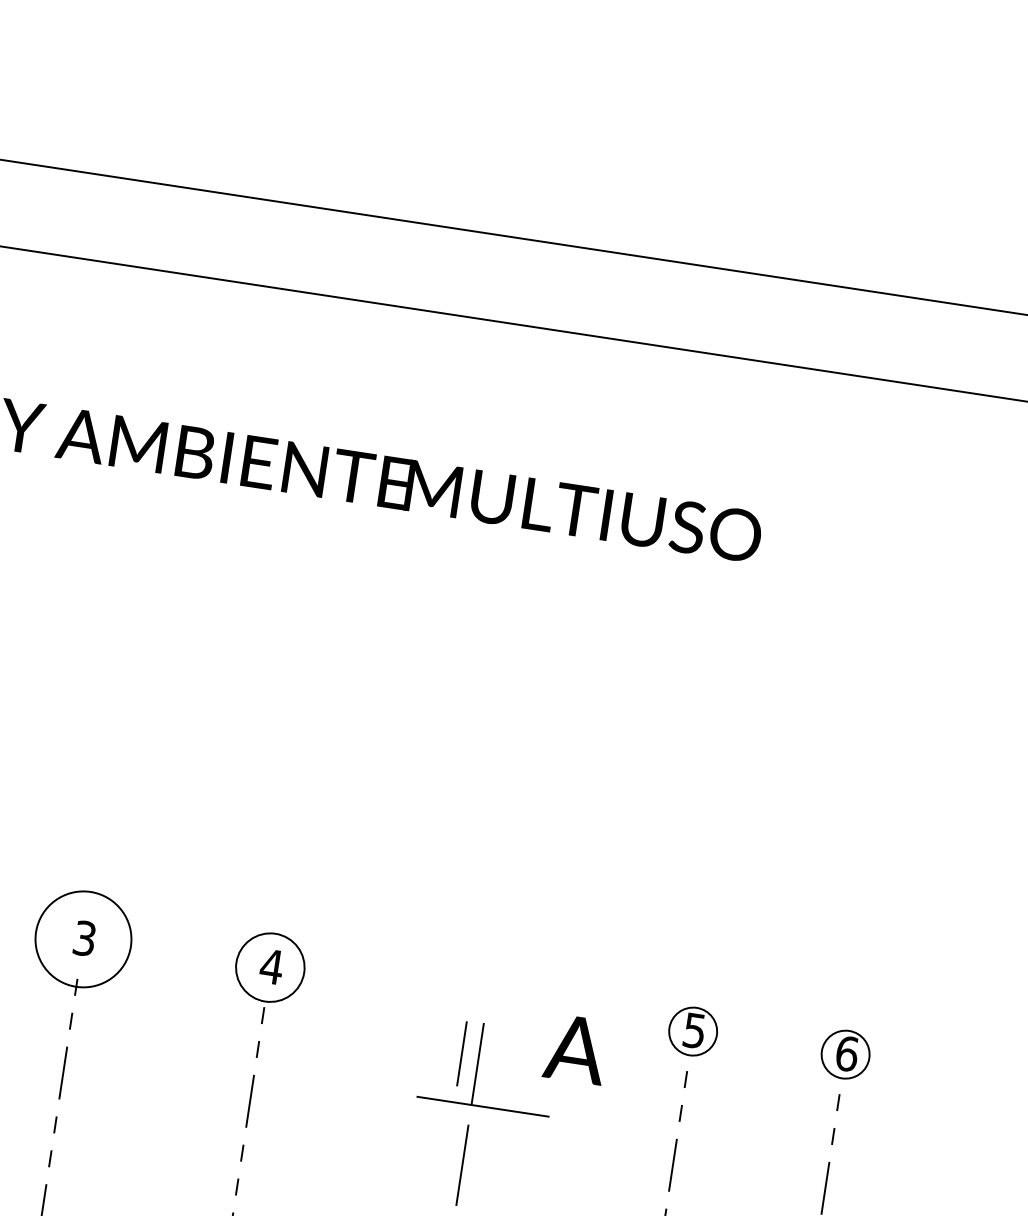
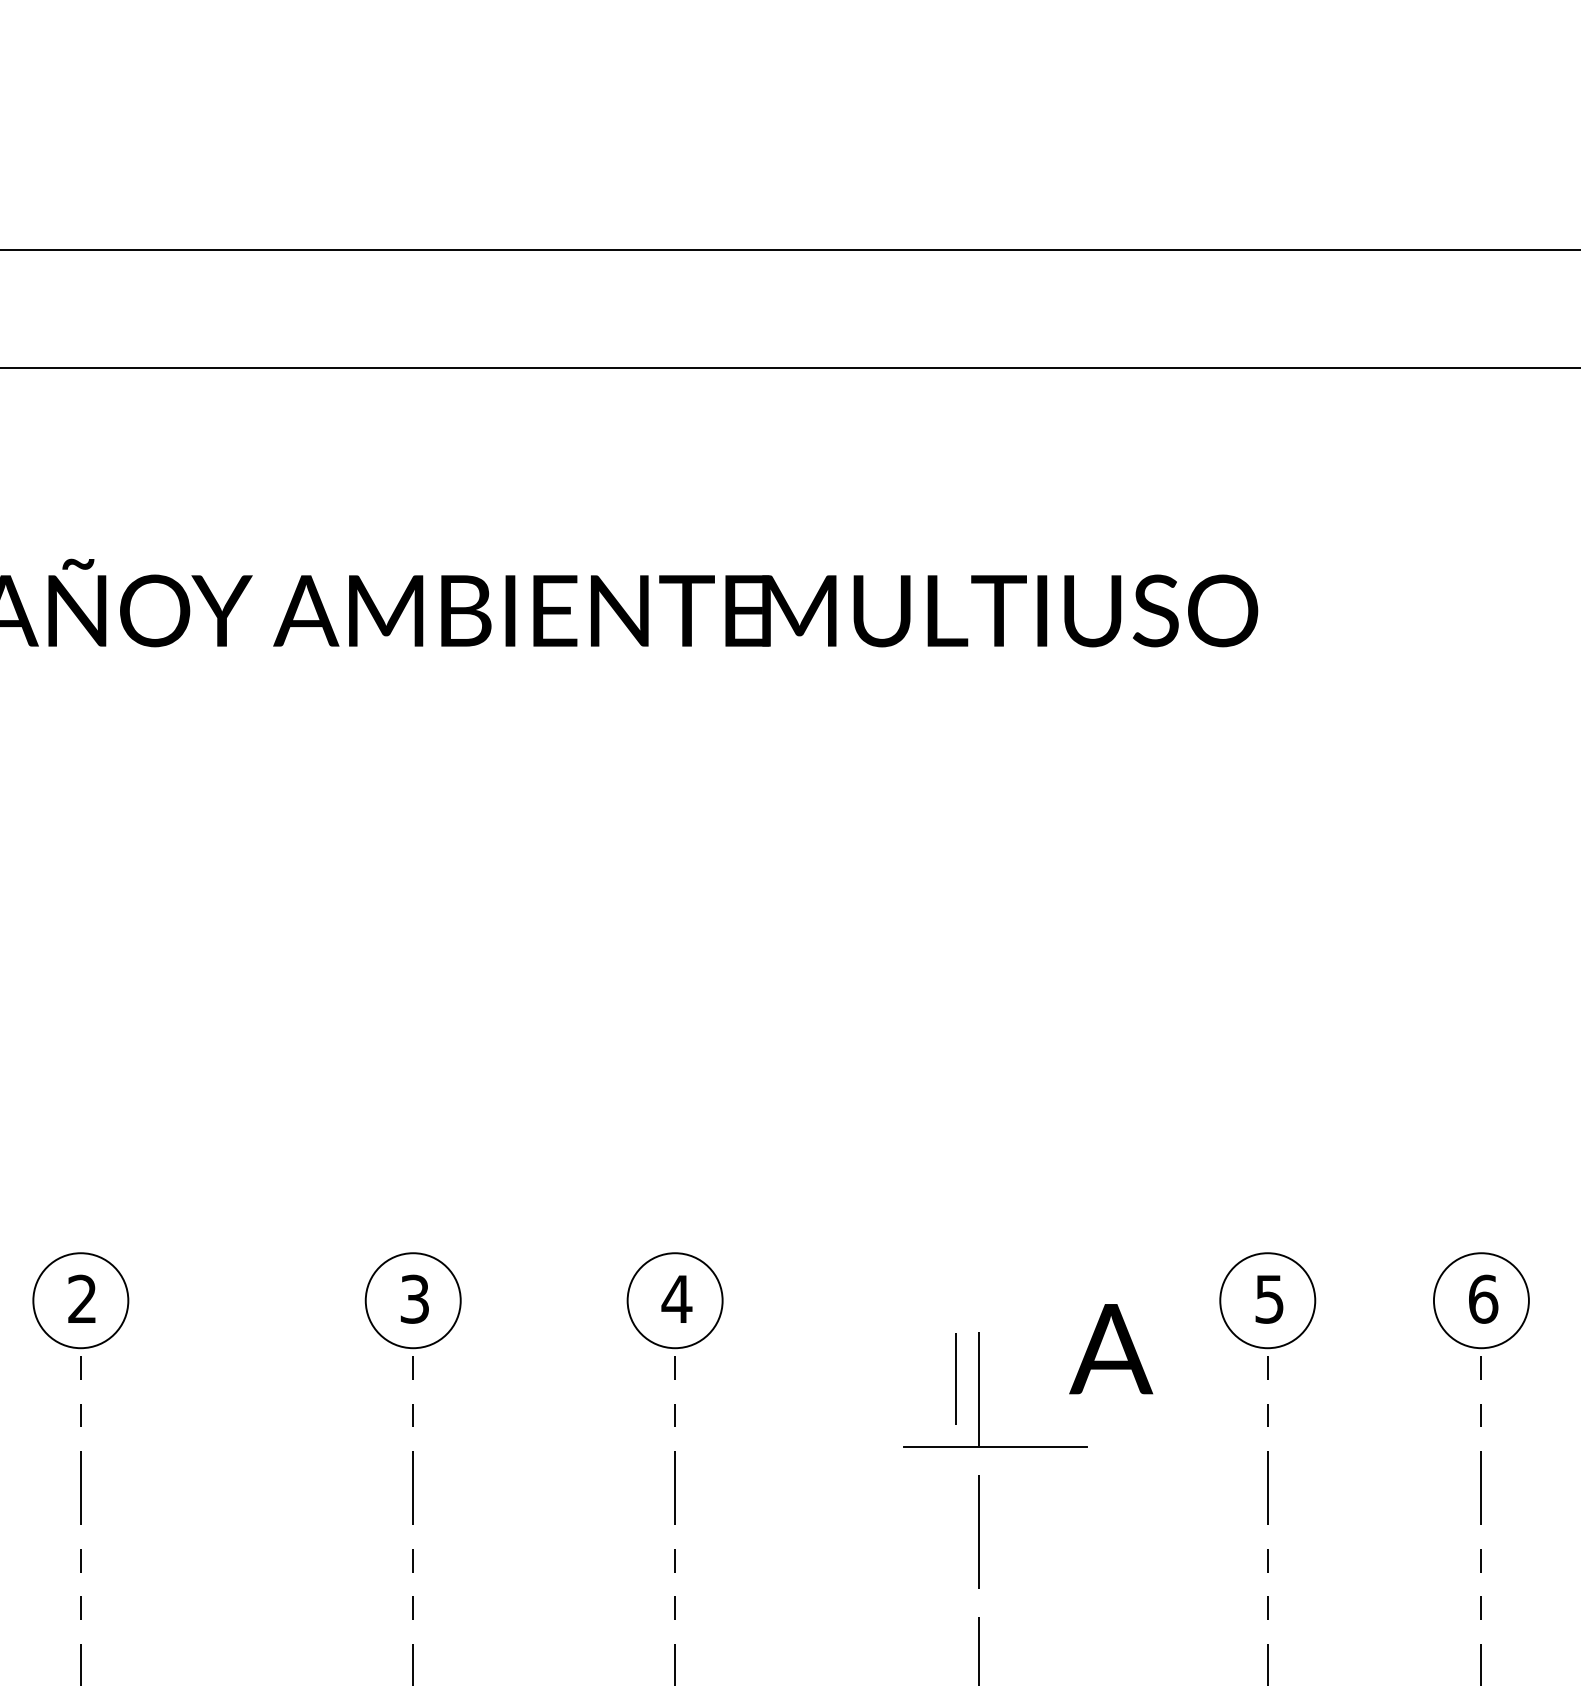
circle: (82, 939) -> (412, 1300), size x0.71
circle: (693, 1031) -> (1267, 1300), size x1.43
circle: (844, 1054) -> (1480, 1300), size x1.43

